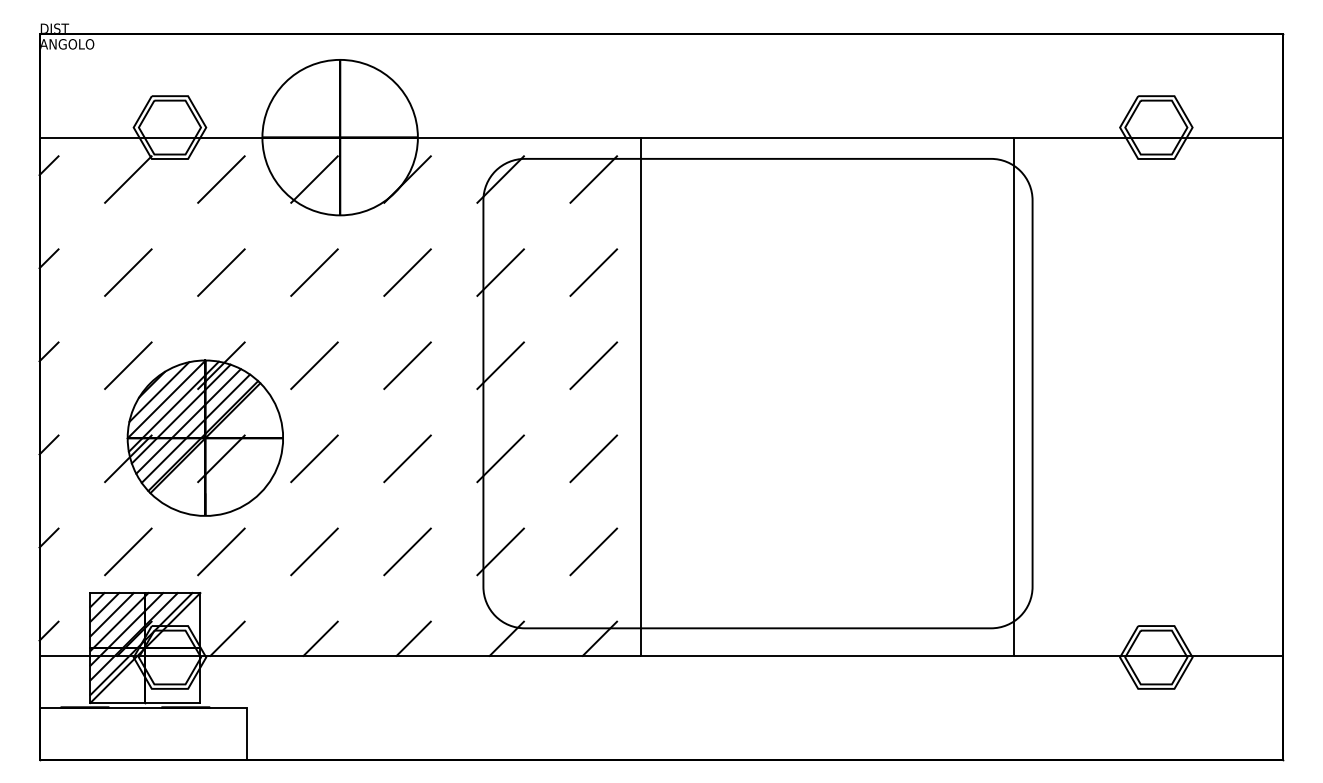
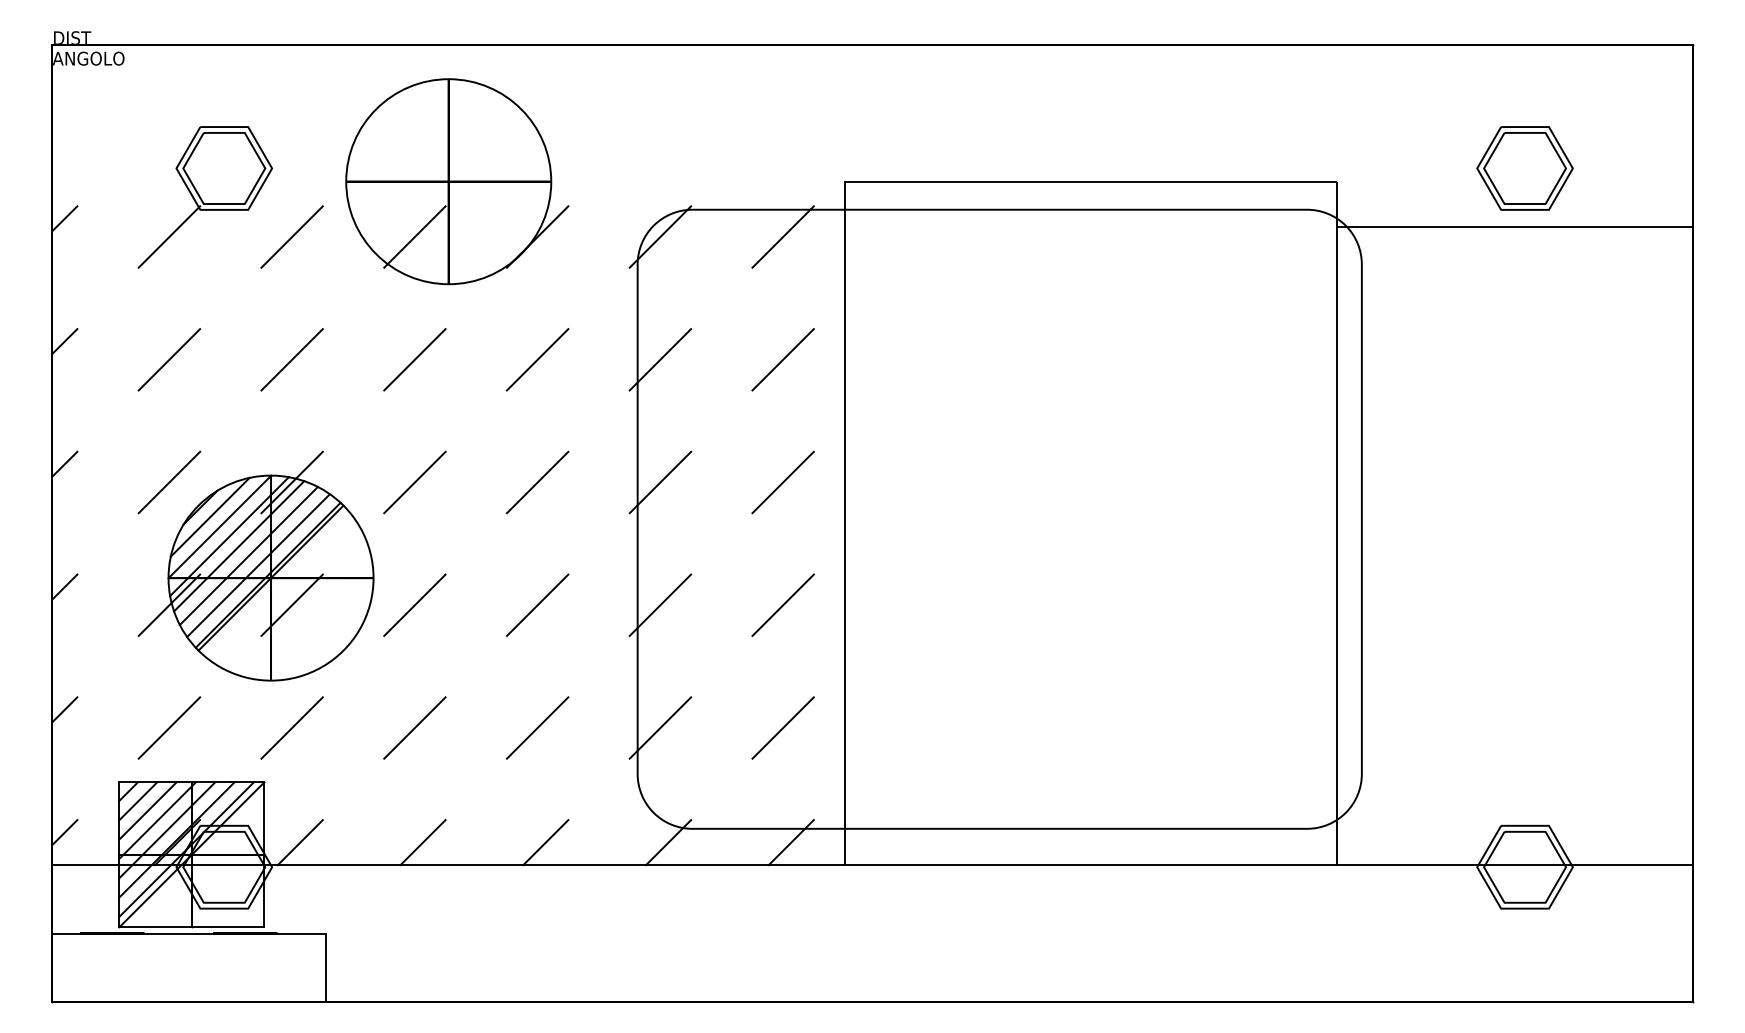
line: (339, 137) -> (448, 181), removed
line: (1148, 137) -> (1514, 226), moved

